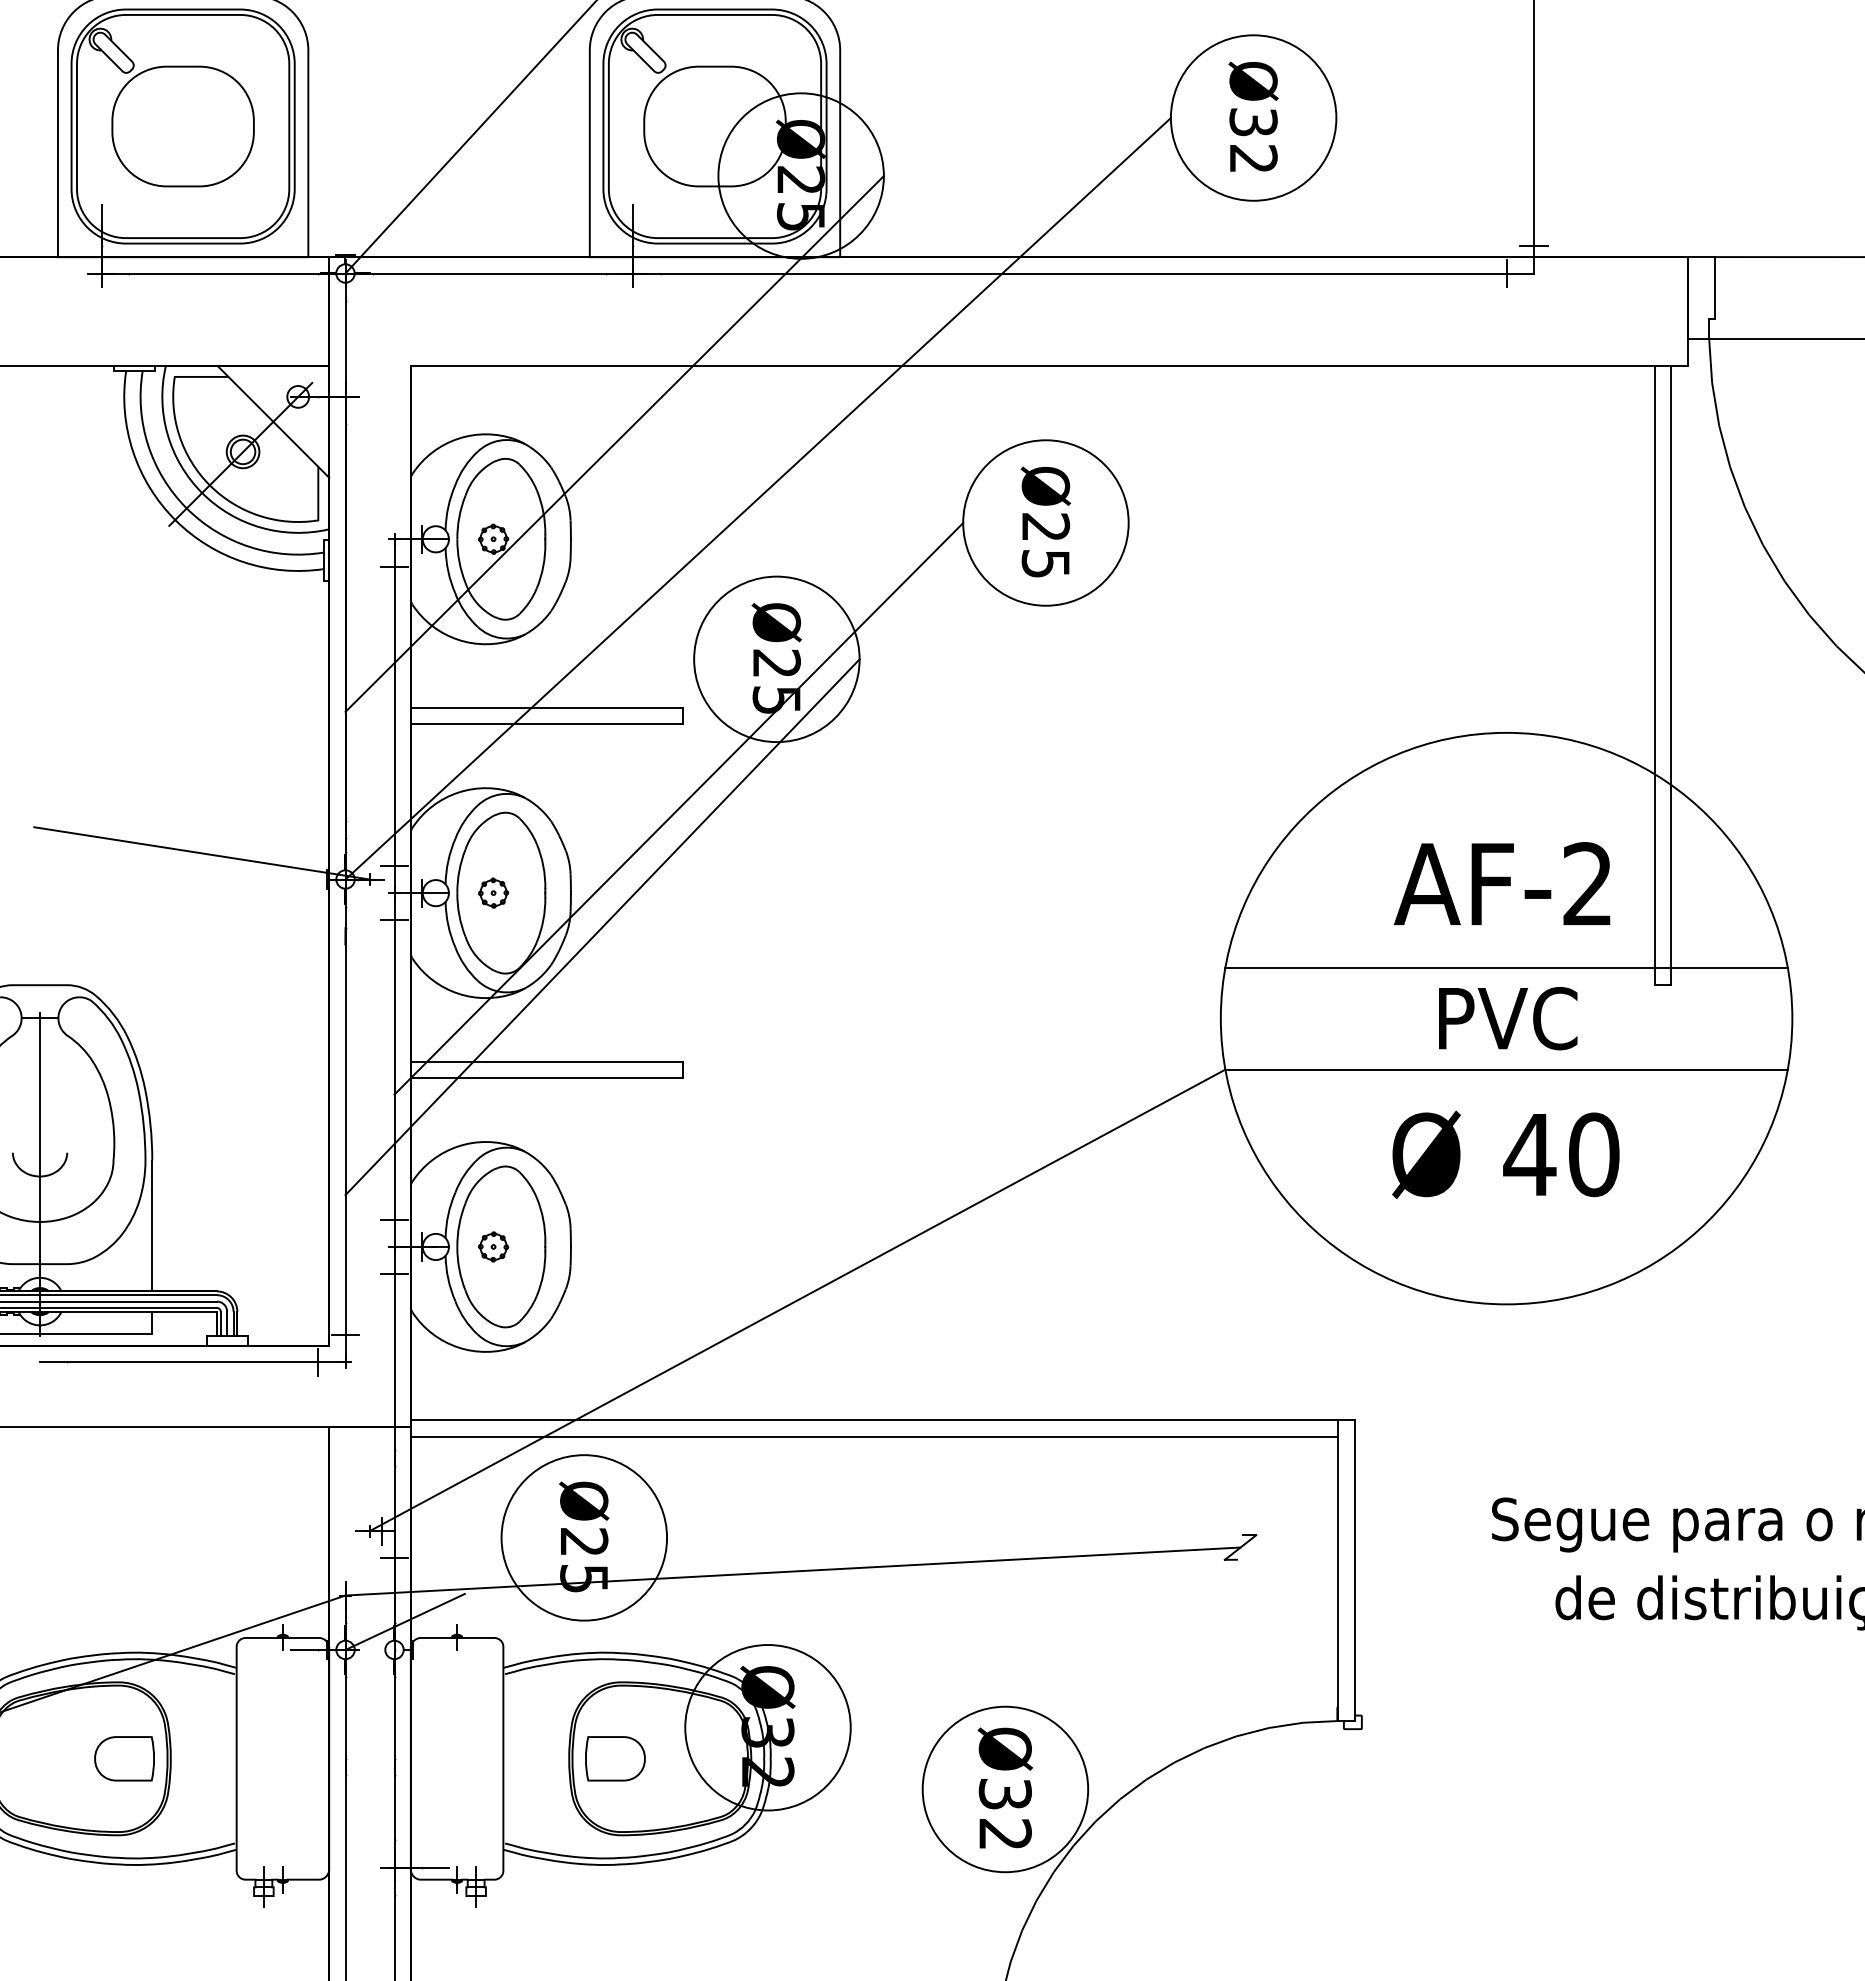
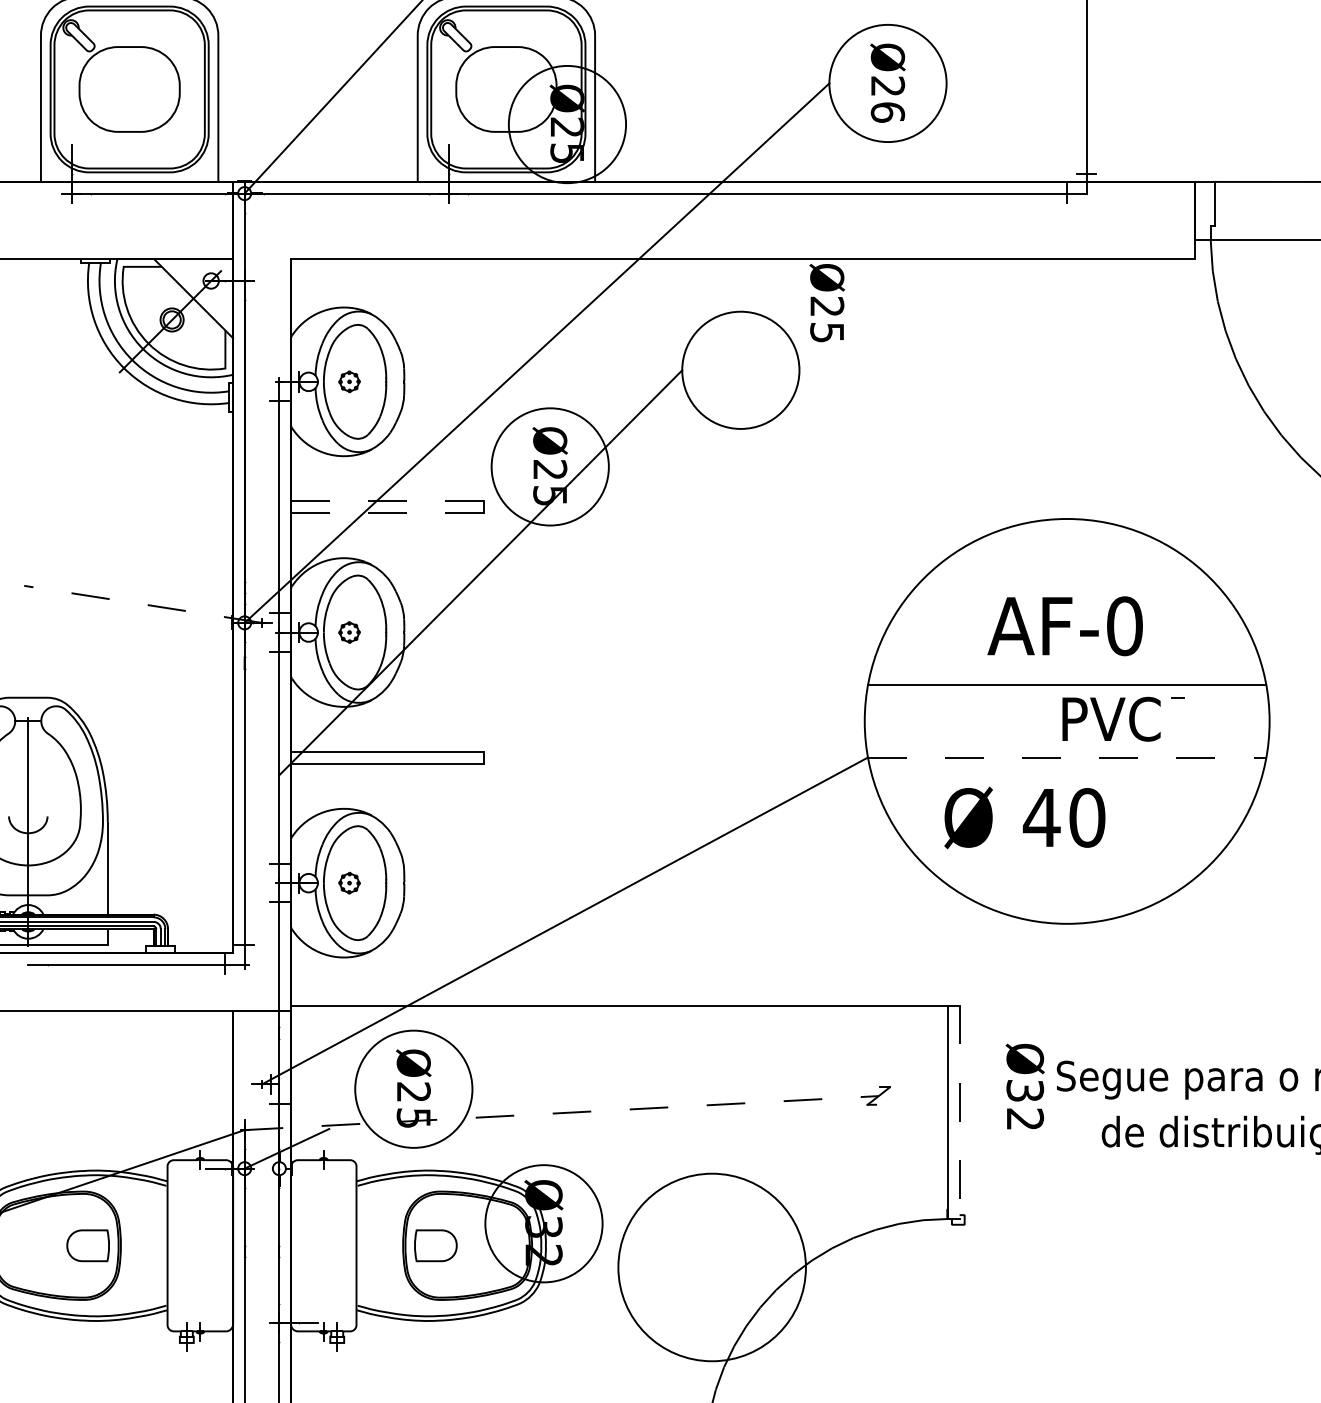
text: (1253, 140) -> (887, 99), Ø32 -> Ø26
line: (614, 443) -> (435, 314), removed
text: (1045, 521) -> (826, 302), moved
line: (1654, 675) -> (1171, 478), removed
line: (1670, 675) -> (1183, 478), removed
line: (547, 708) -> (387, 501), solid -> dashed
line: (547, 724) -> (387, 513), solid -> dashed
line: (202, 853) -> (143, 604), solid -> dashed
text: (1587, 884) -> (1124, 626), AF-2 -> AF-0
line: (602, 927) -> (426, 656), removed
text: (1508, 1018) -> (1111, 719), moved
line: (1507, 1069) -> (1067, 757), solid -> dashed
text: (1505, 1154) -> (1024, 817), moved
line: (874, 1436) -> (619, 1017), removed
line: (793, 1571) -> (562, 1113), solid -> dashed
line: (1354, 1571) -> (959, 1113), solid -> dashed
text: (1005, 1787) -> (1025, 1086), moved
circle: (1005, 1789) -> (712, 1267), size x1.6

